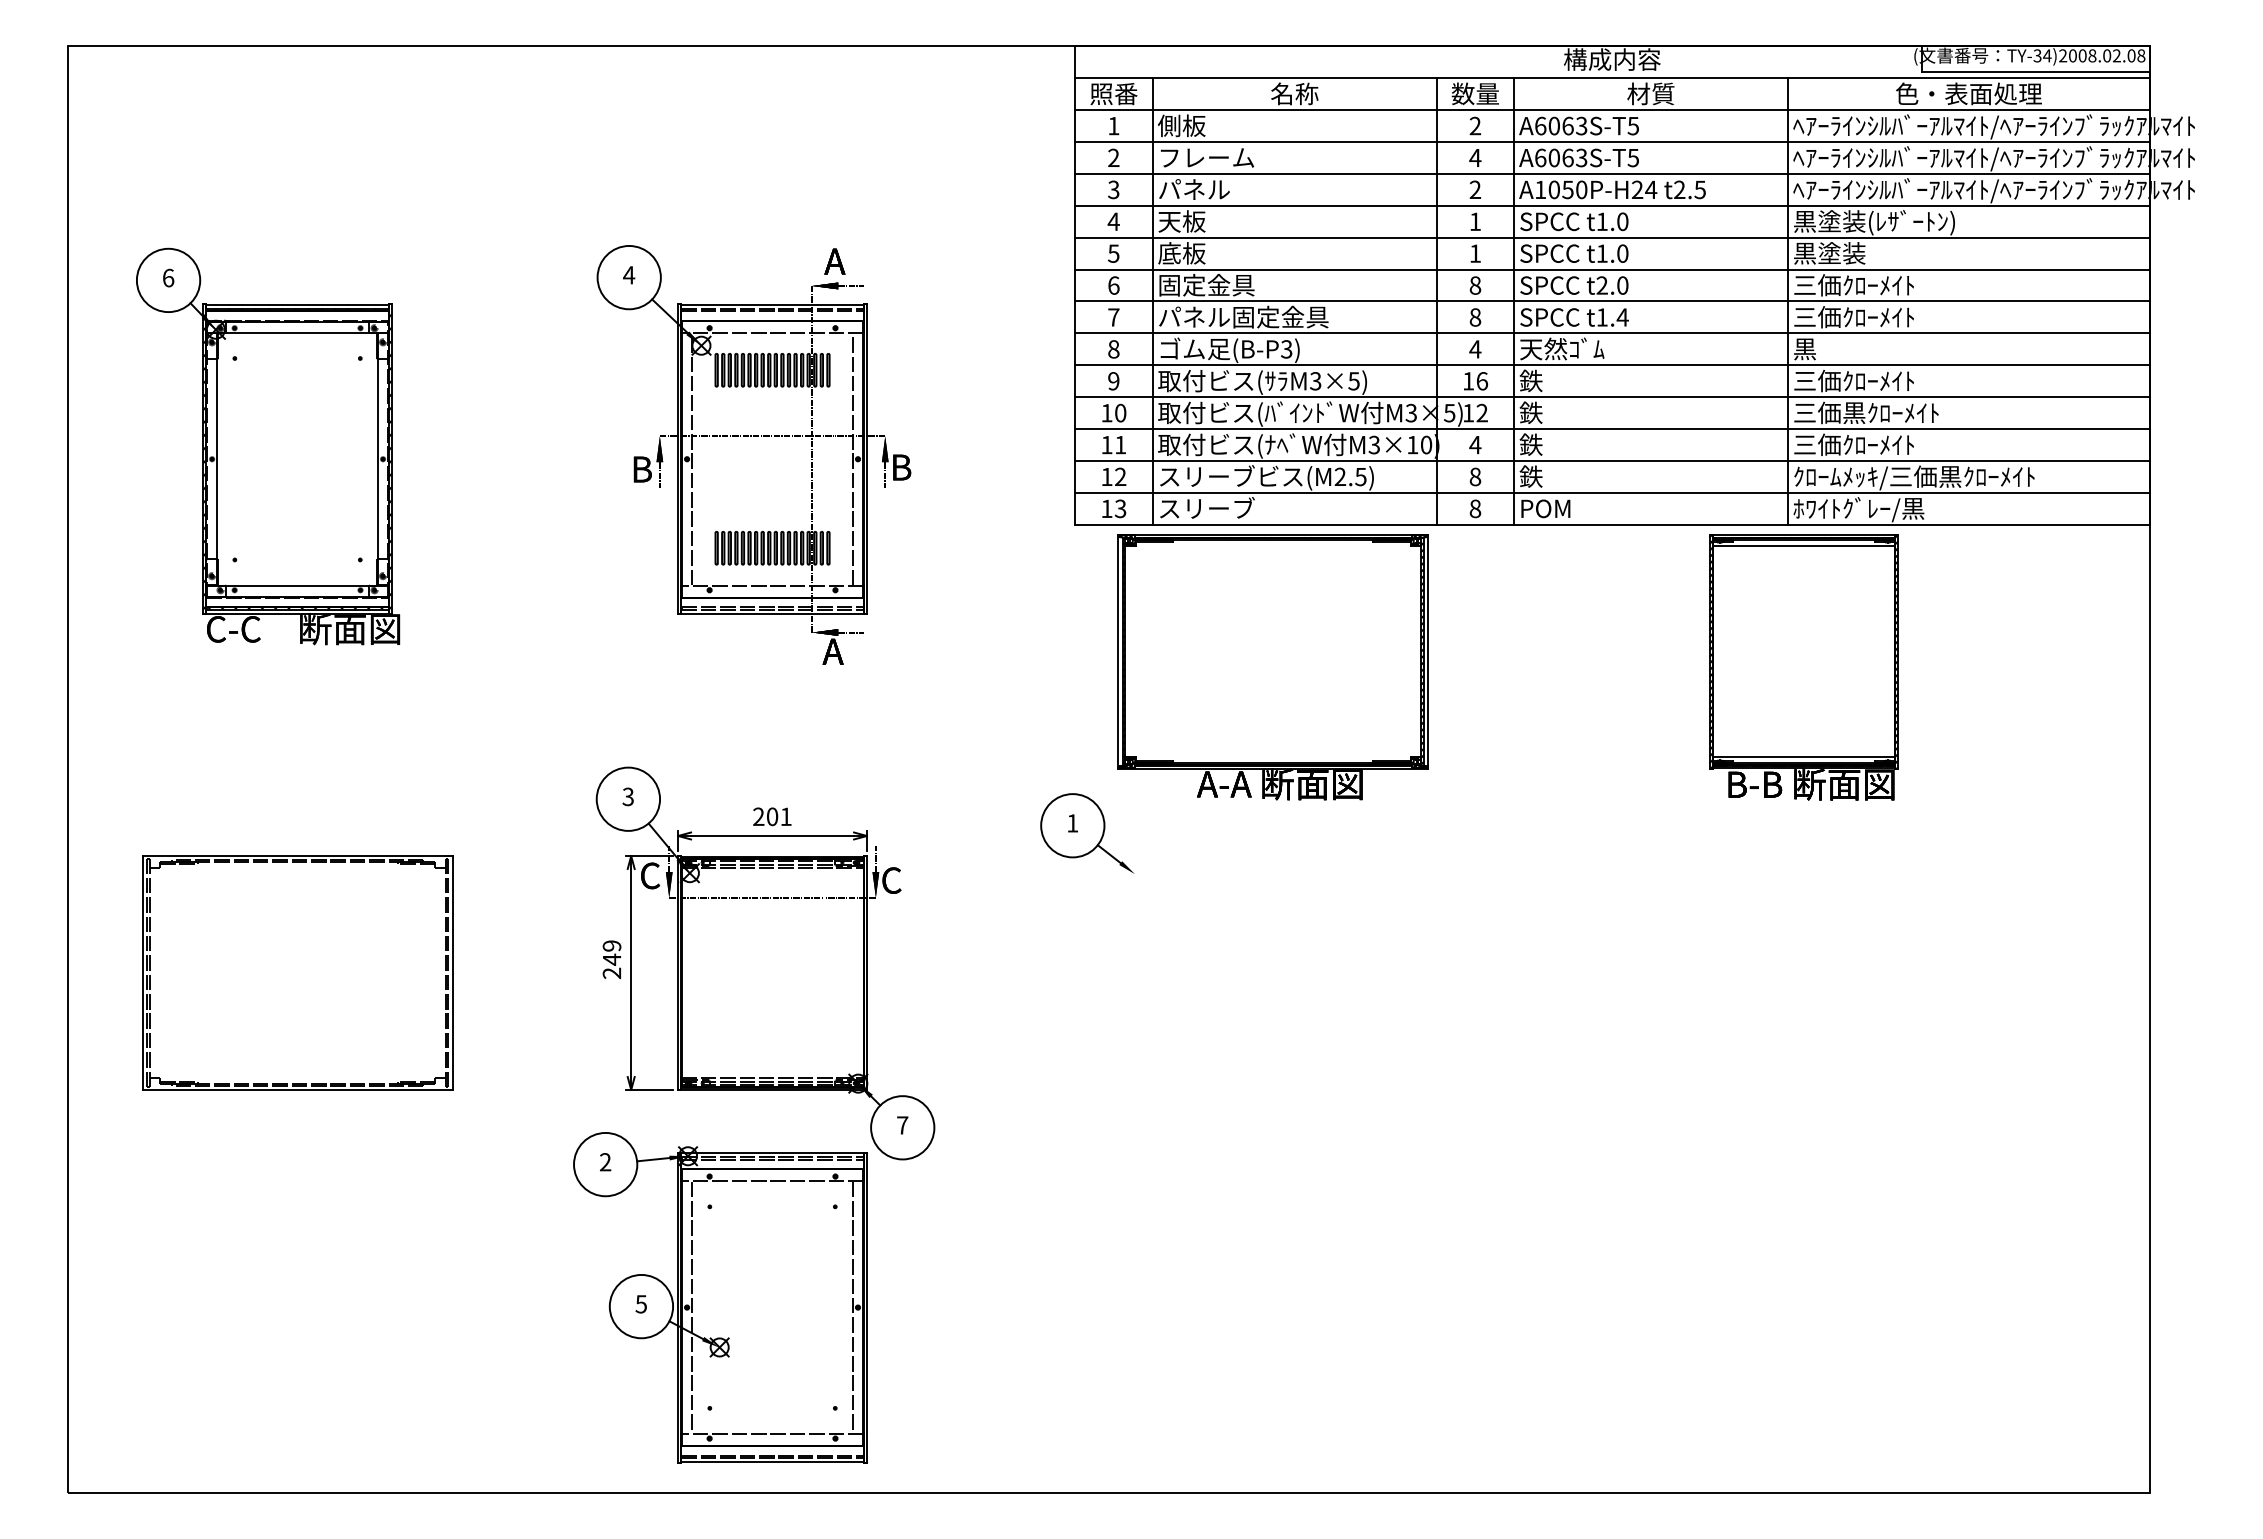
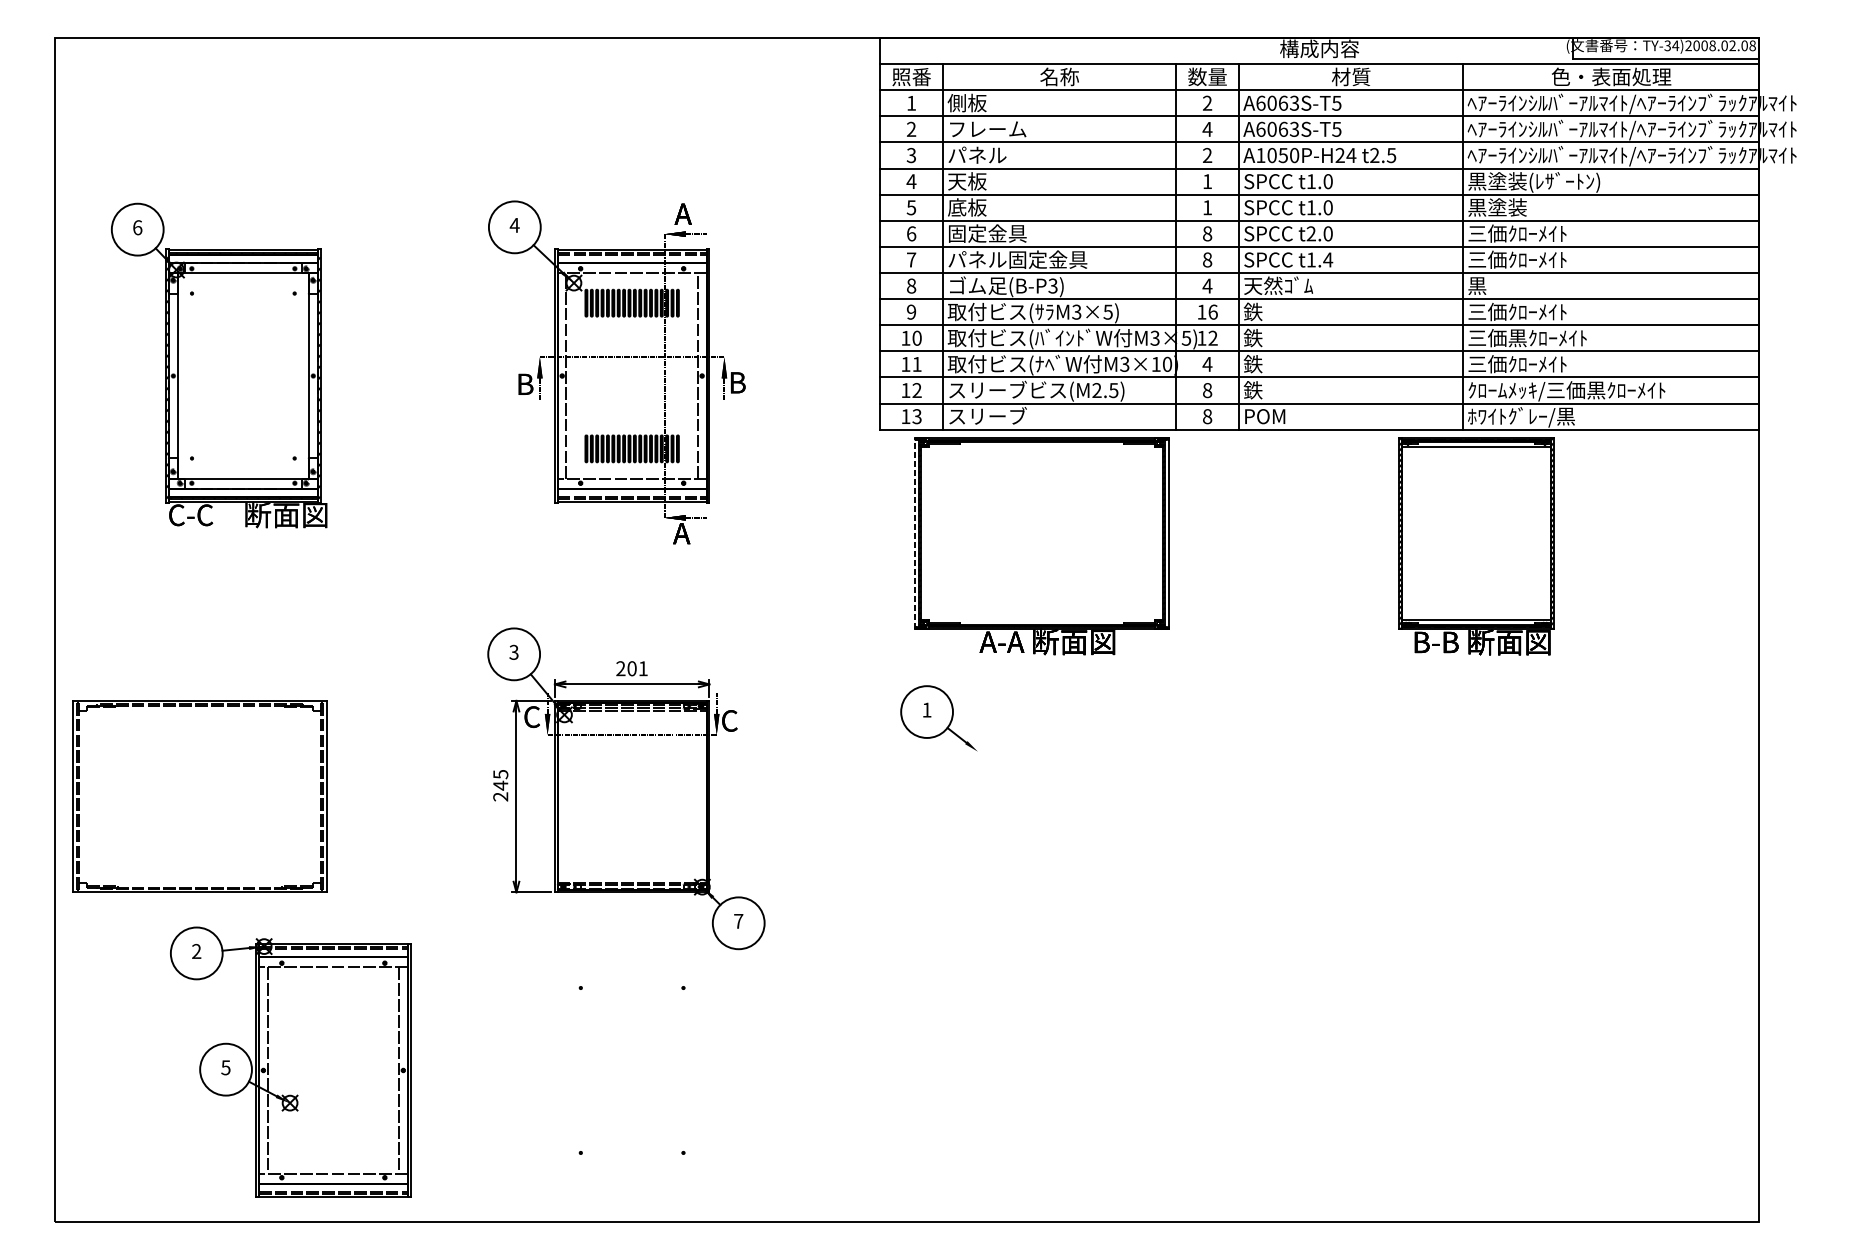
line: (1118, 651) -> (915, 533), solid -> dashed
part: (1087, 833) -> (939, 718), moved
text: (611, 945) -> (500, 774), 249 -> 245
part: (297, 972) -> (199, 796), moved
part: (720, 1297) -> (290, 1062), moved

